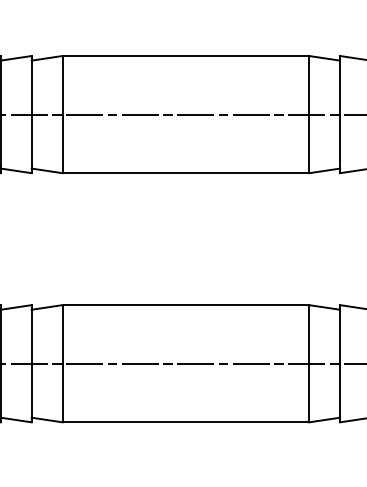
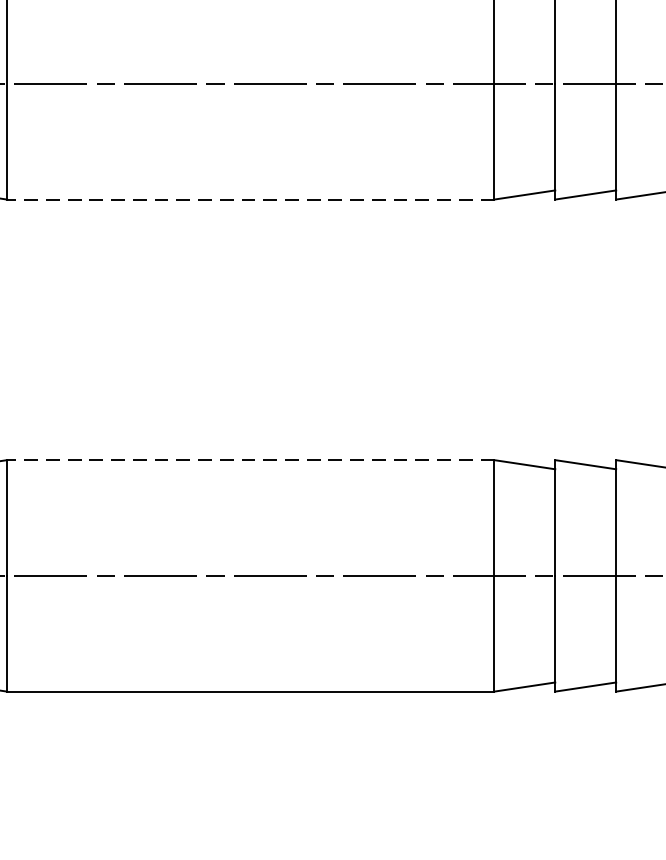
line: (185, 173) -> (249, 200), solid -> dashed
line: (185, 305) -> (249, 460), solid -> dashed

